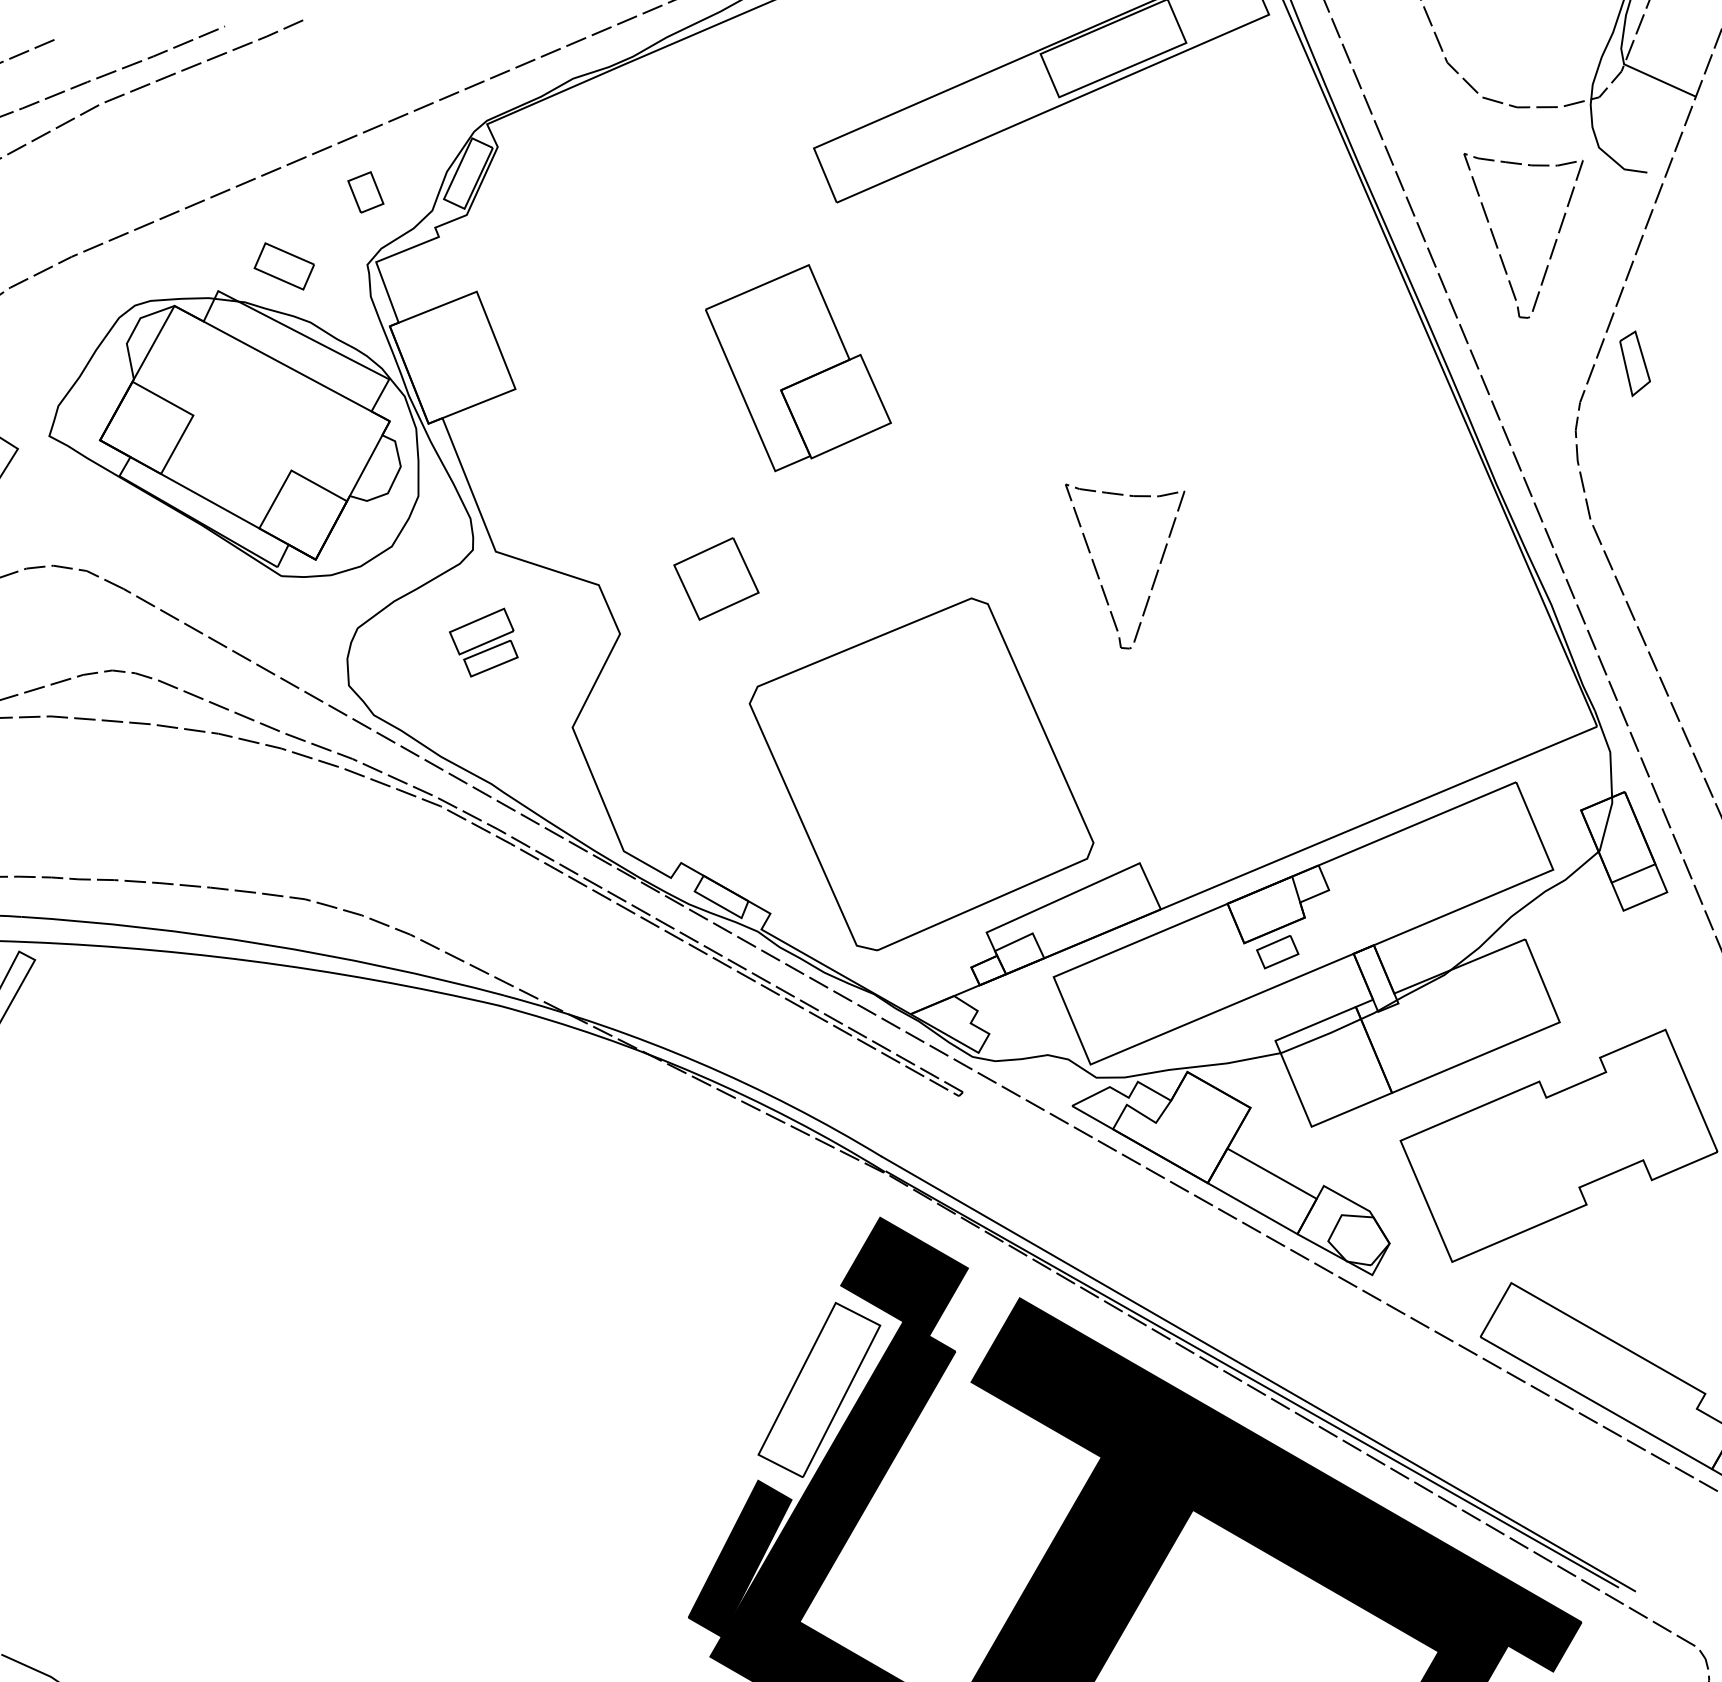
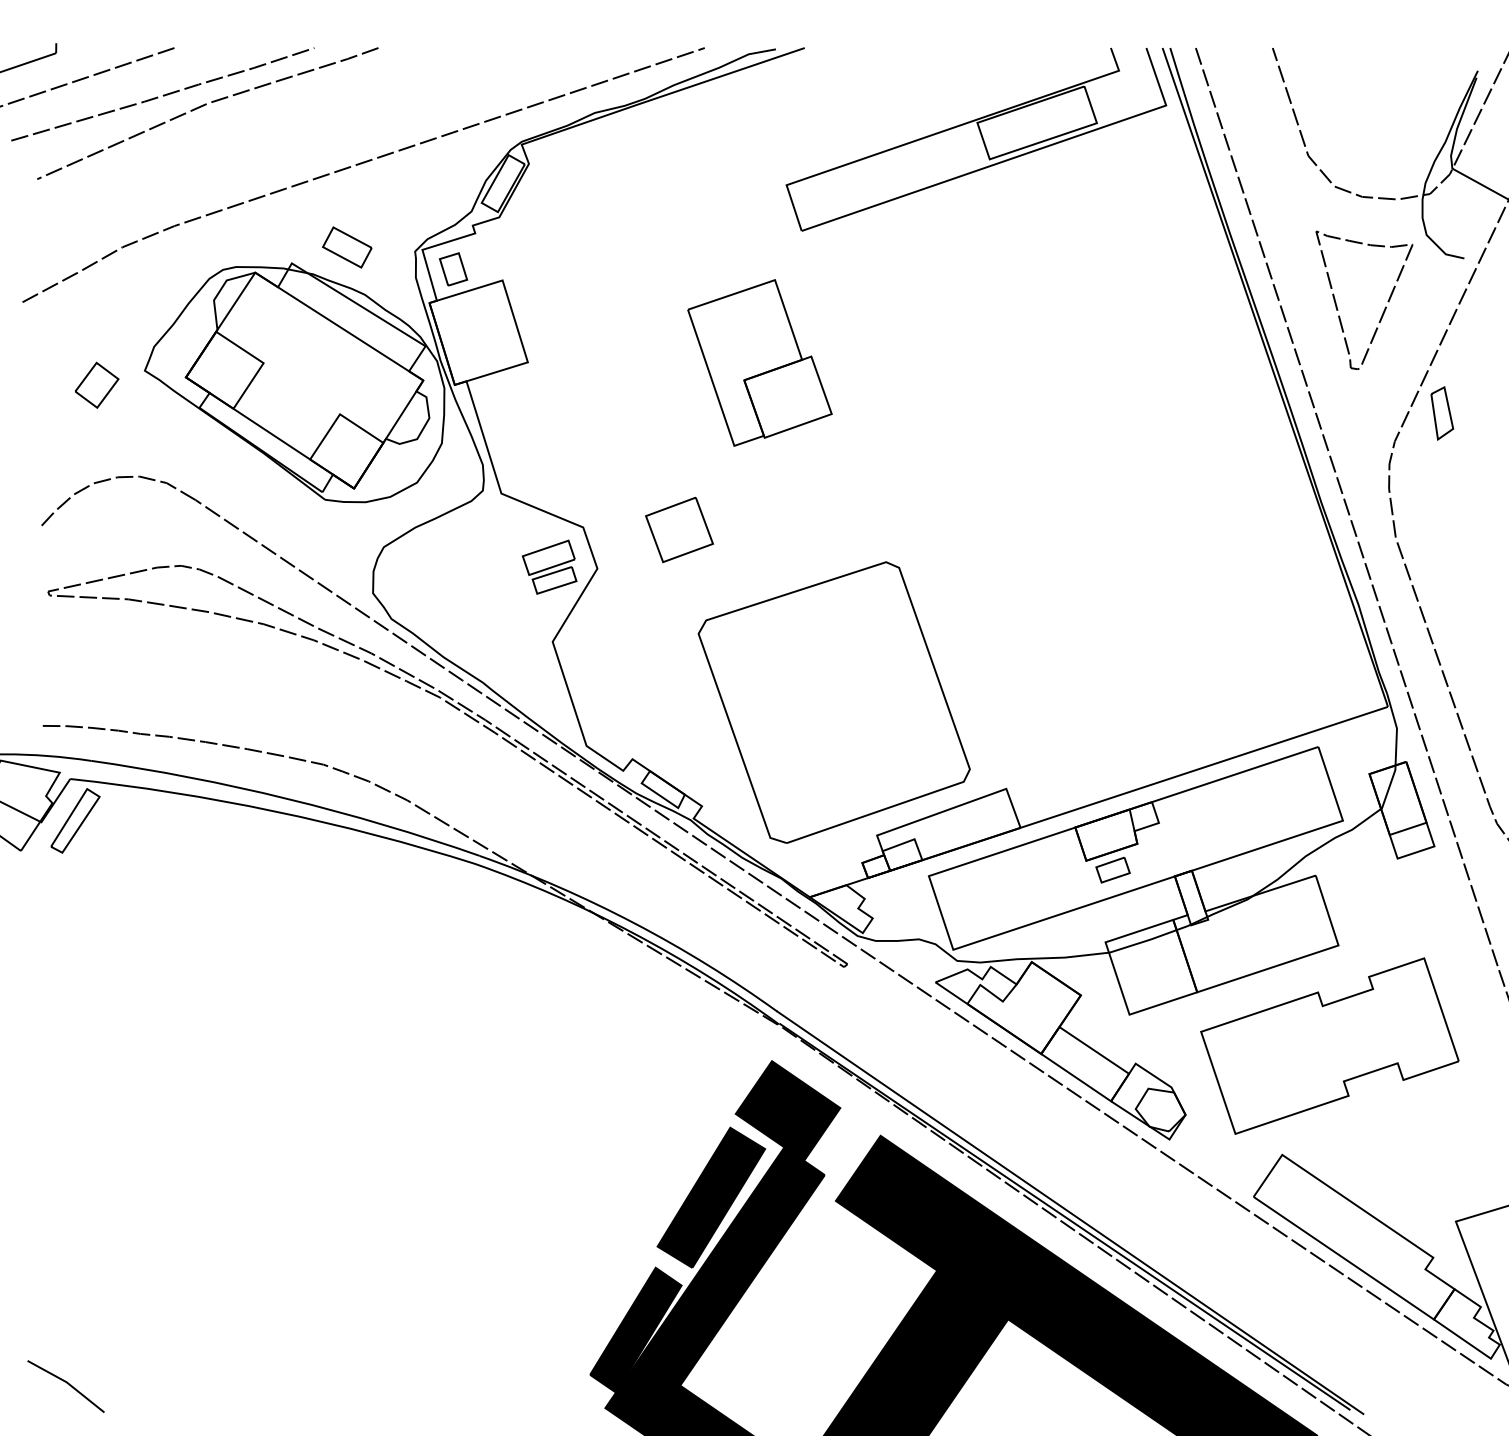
part: (365, 192) -> (453, 269), moved
part: (1156, 571) -> (1038, 552), removed
part: (483, 642) -> (549, 566), moved
fill: (819, 1389) -> (711, 1197), added

